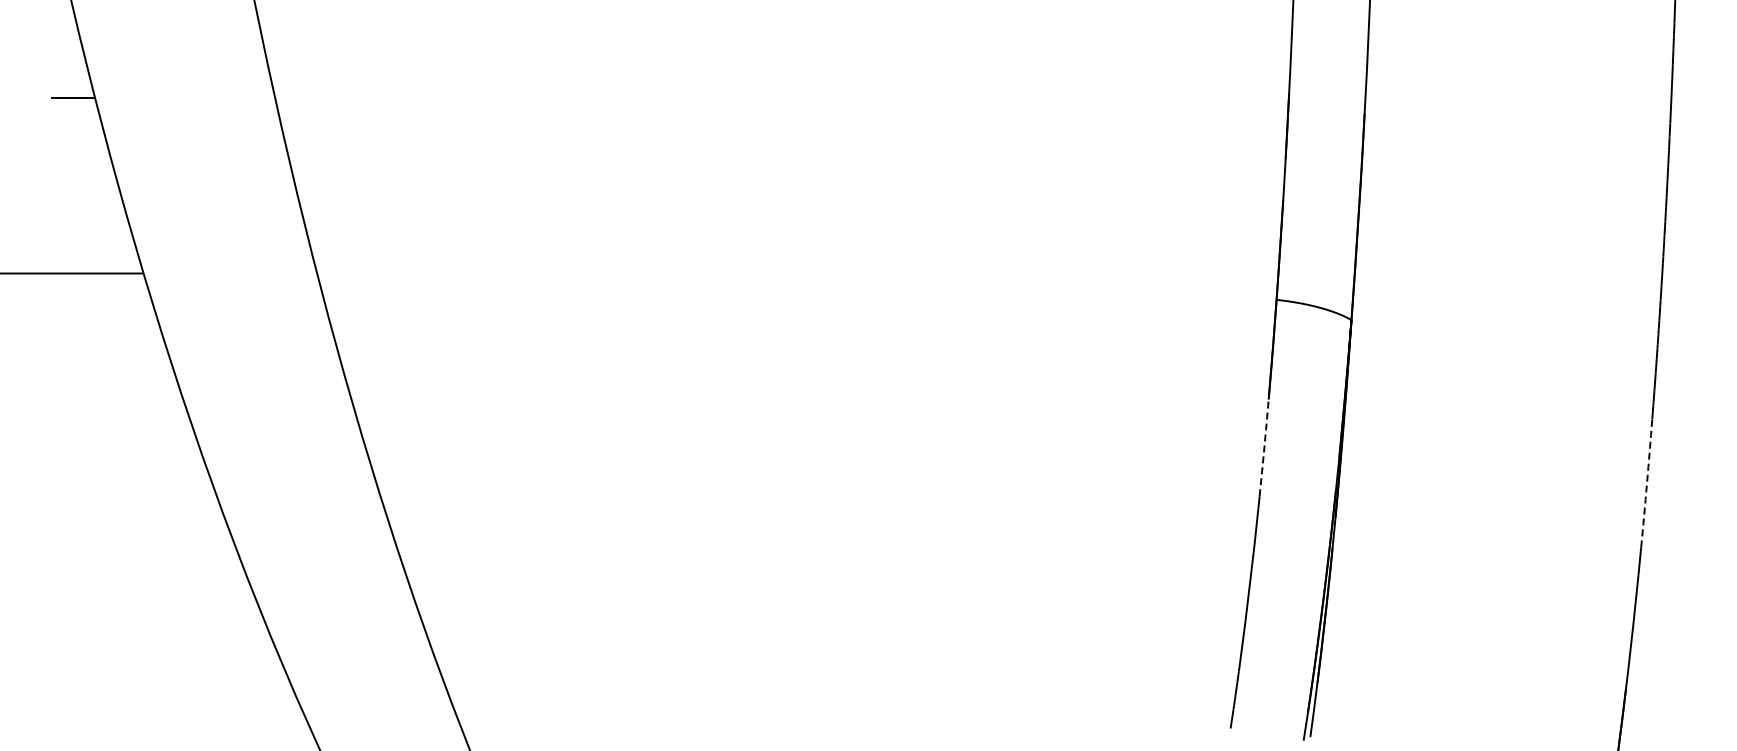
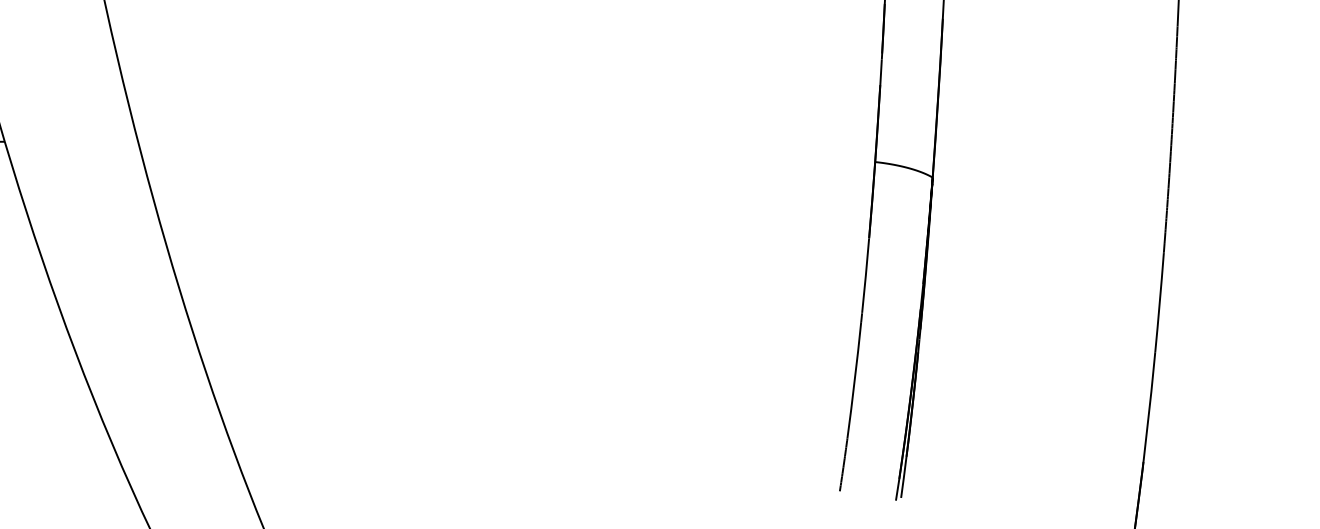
arc: (1264, 447) -> (865, 275), dashed -> solid
arc: (1647, 483) -> (1160, 303), dashed -> solid

